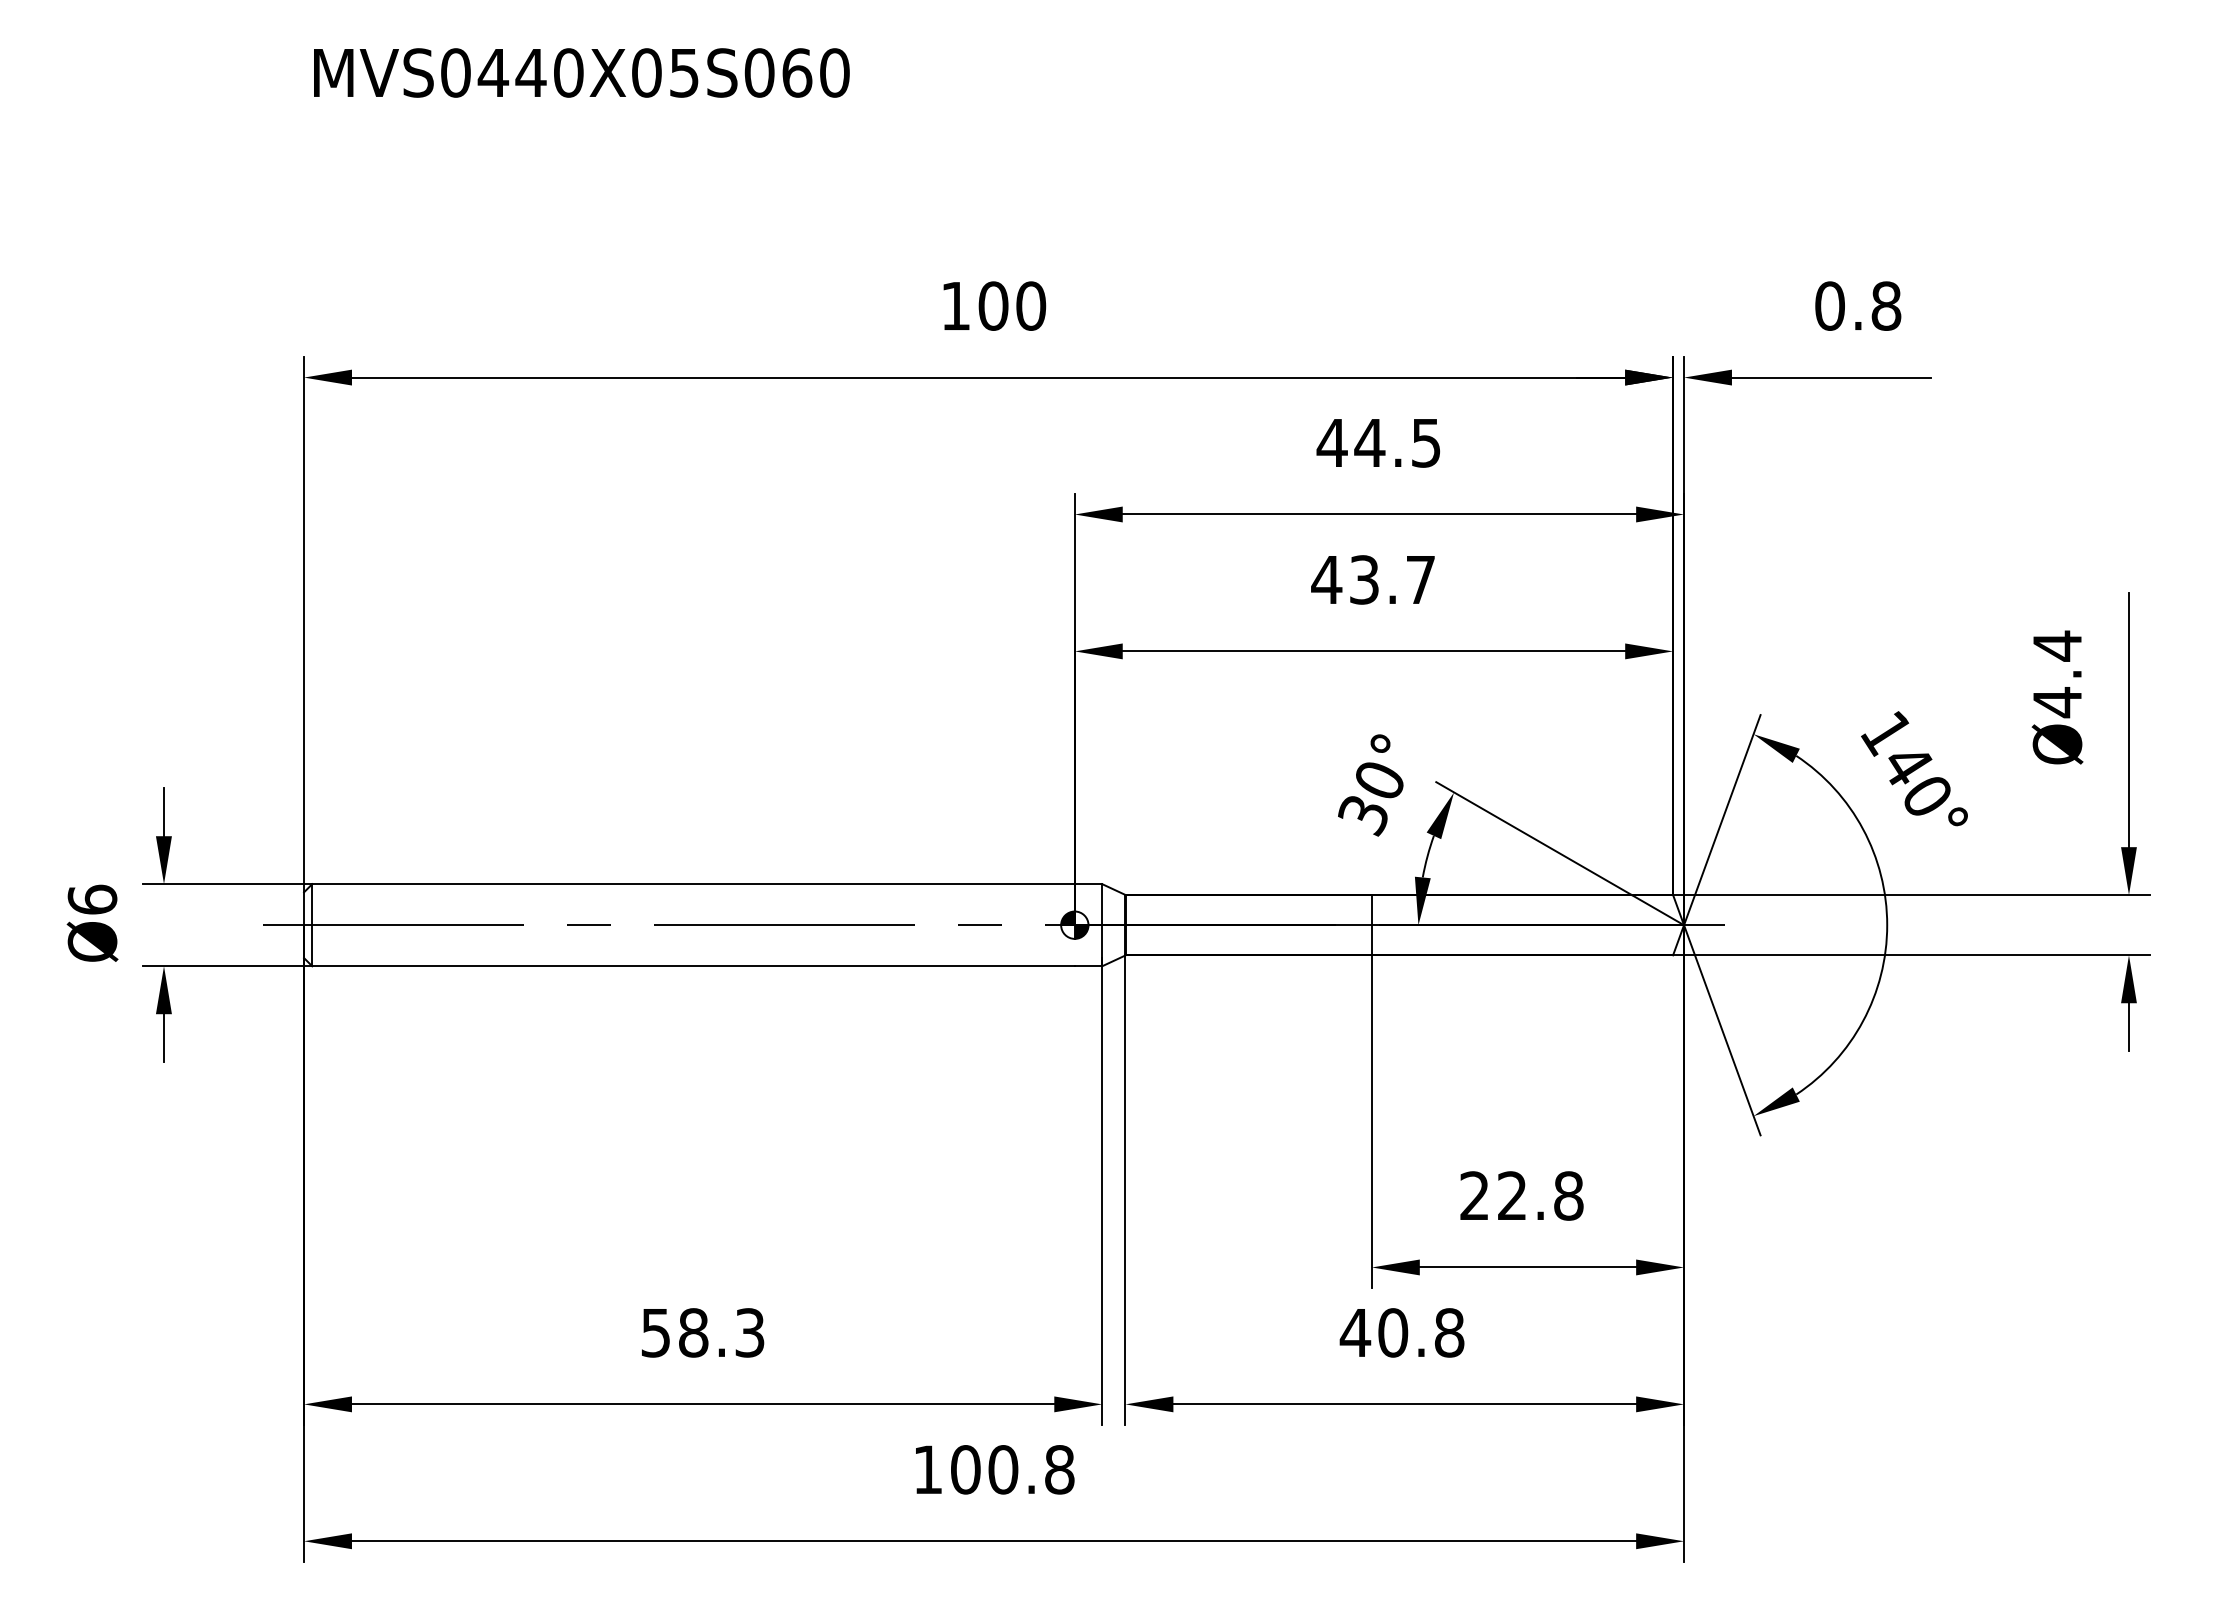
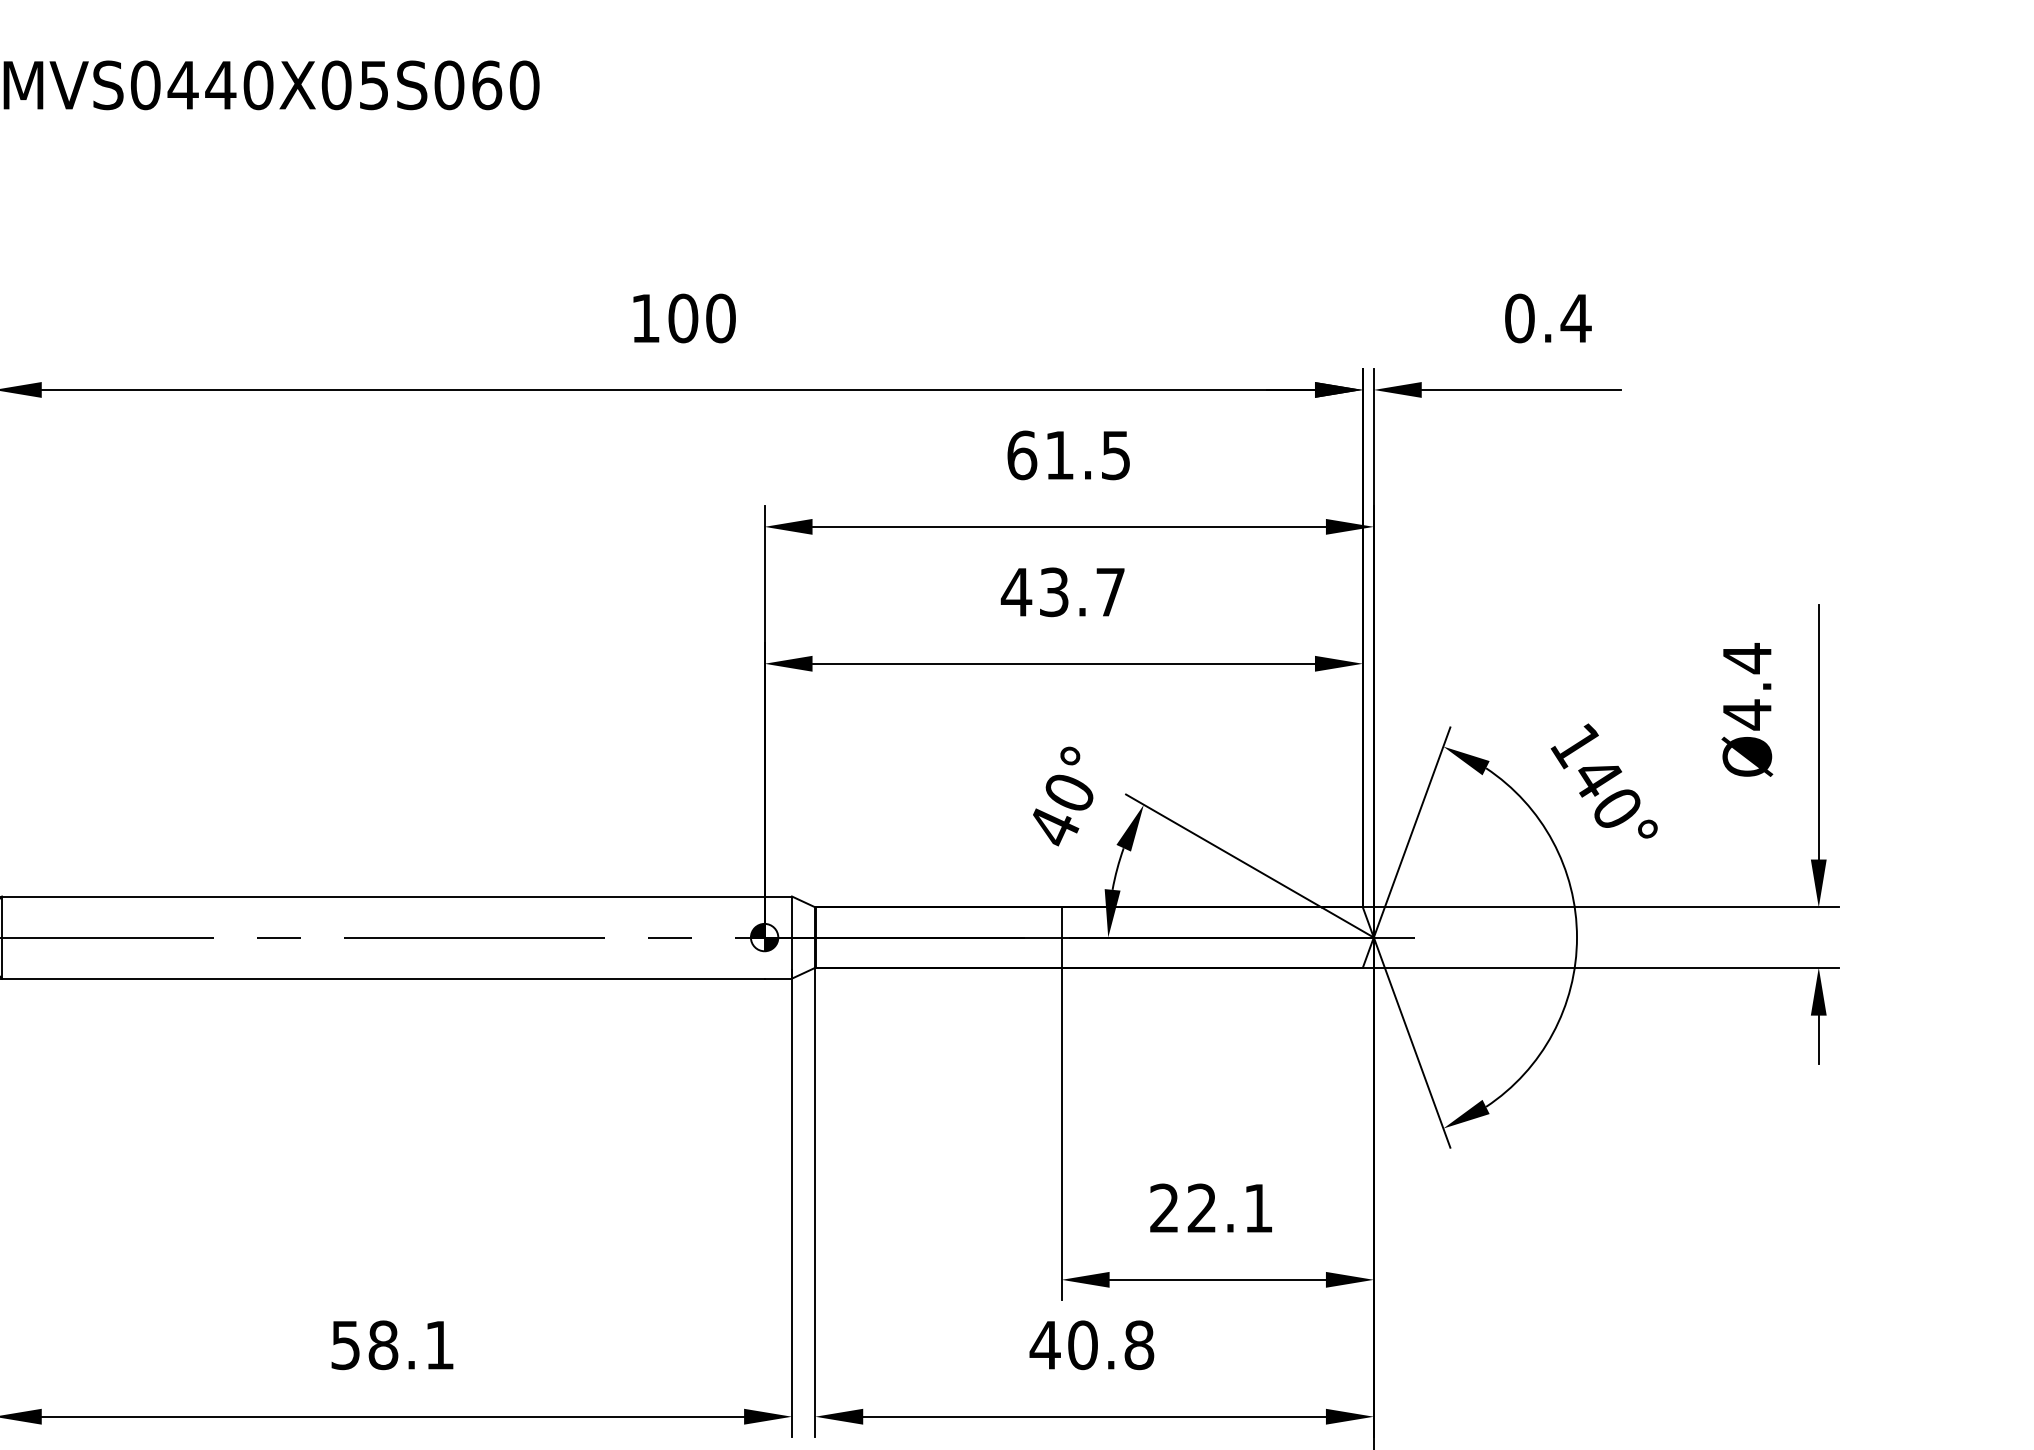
text: (1885, 305) -> (1575, 317), 0.8 -> 0.4
text: (1350, 442) -> (1040, 454), 44.5 -> 61.5
text: (1363, 816) -> (1053, 828), 30° -> 40°
text: (1568, 1195) -> (1258, 1207), 22.8 -> 22.1
text: (749, 1332) -> (439, 1344), 58.3 -> 58.1

